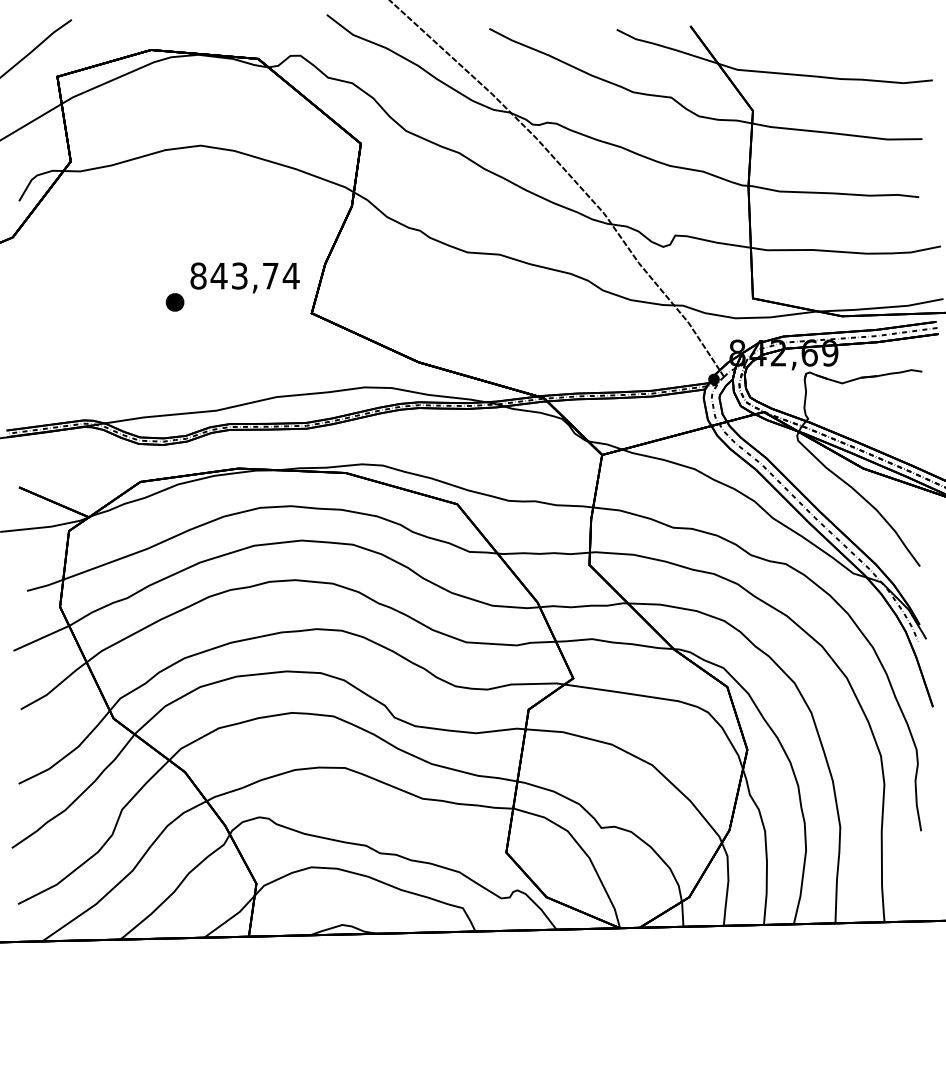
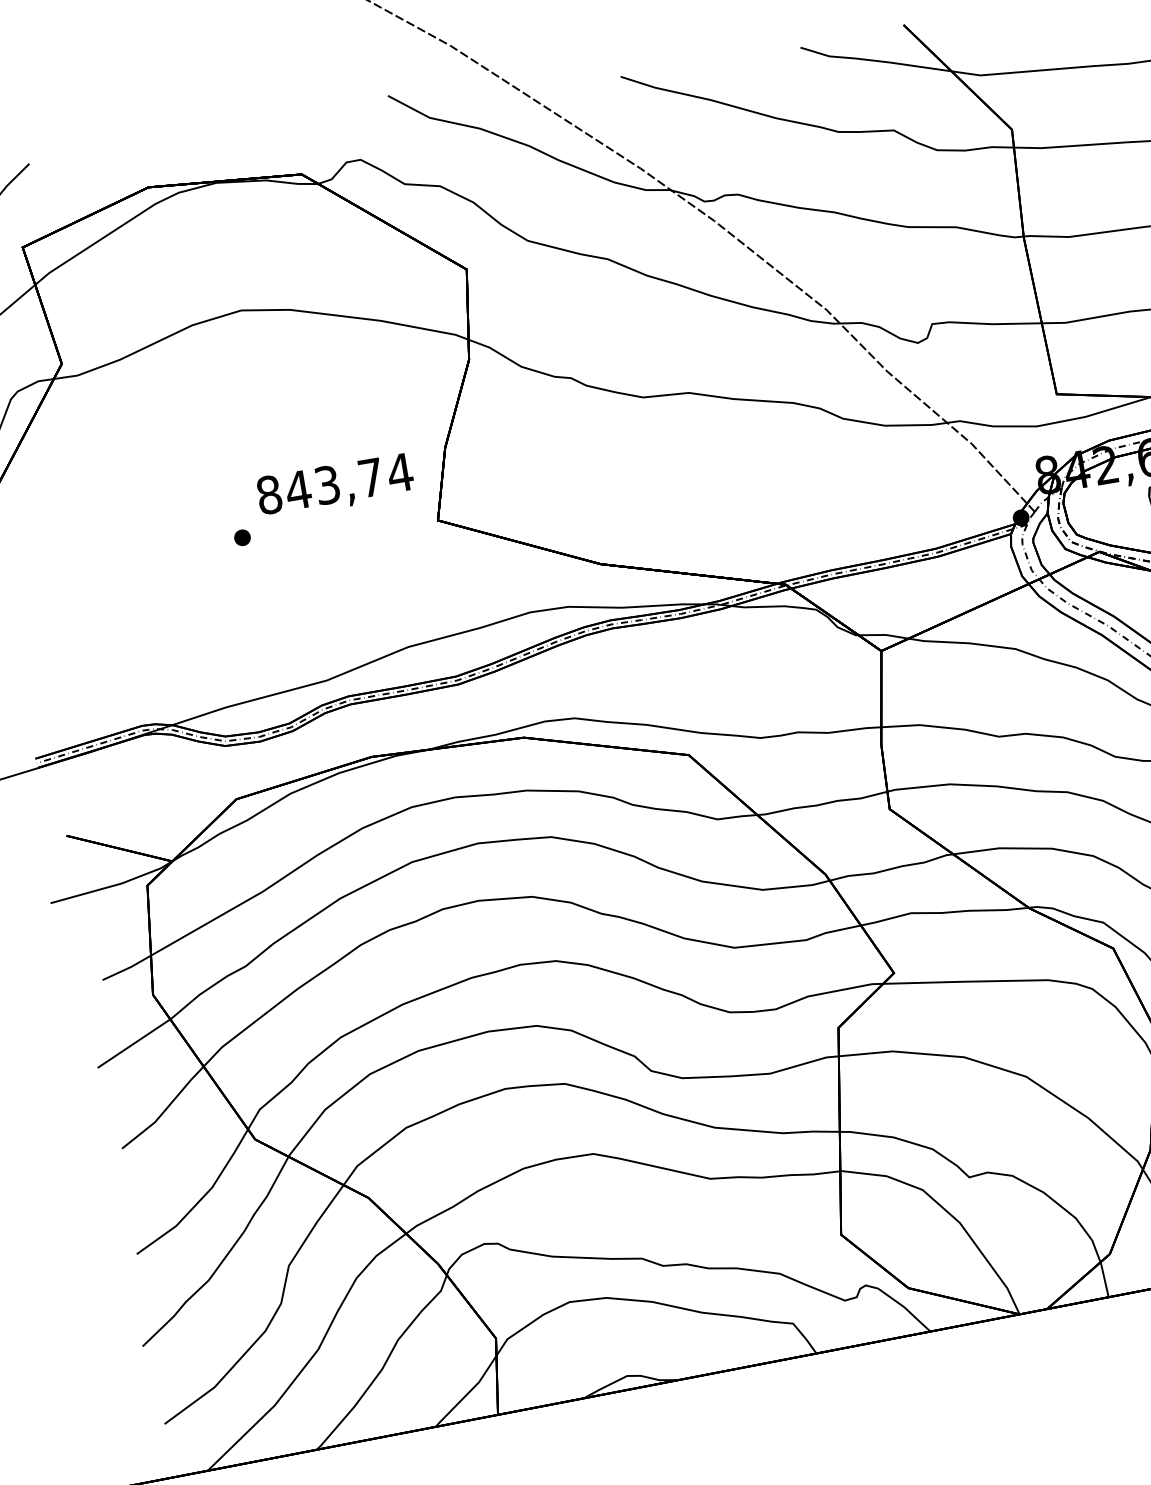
part: (174, 302) -> (241, 537), size x0.62

